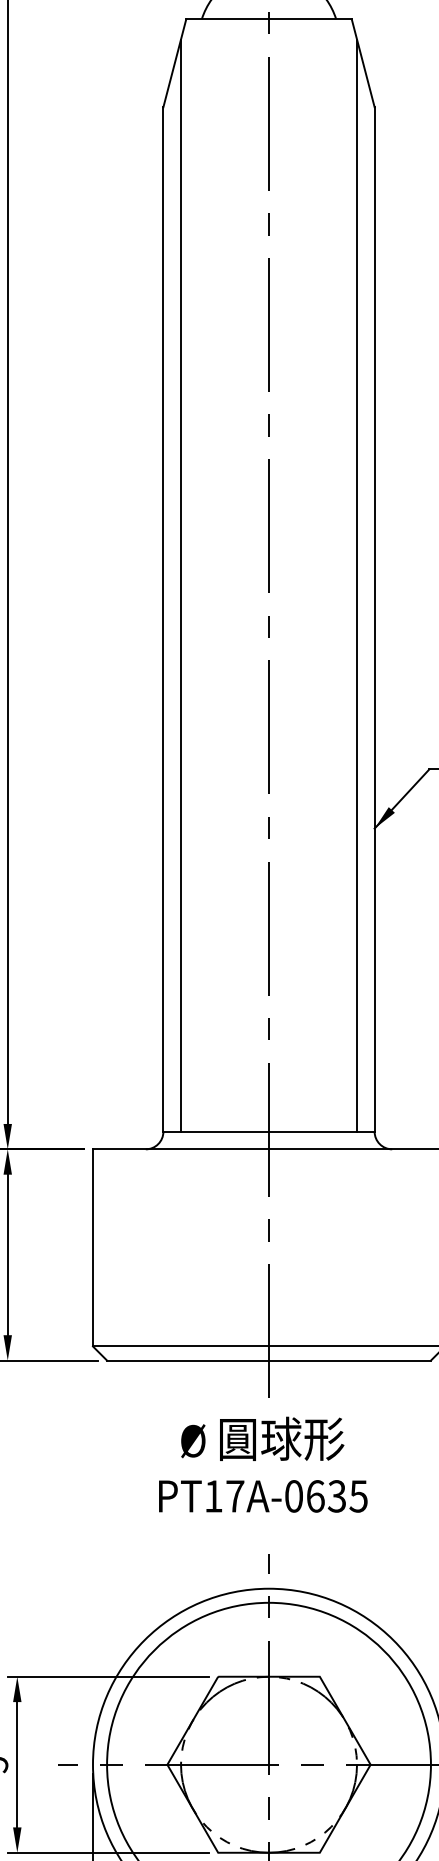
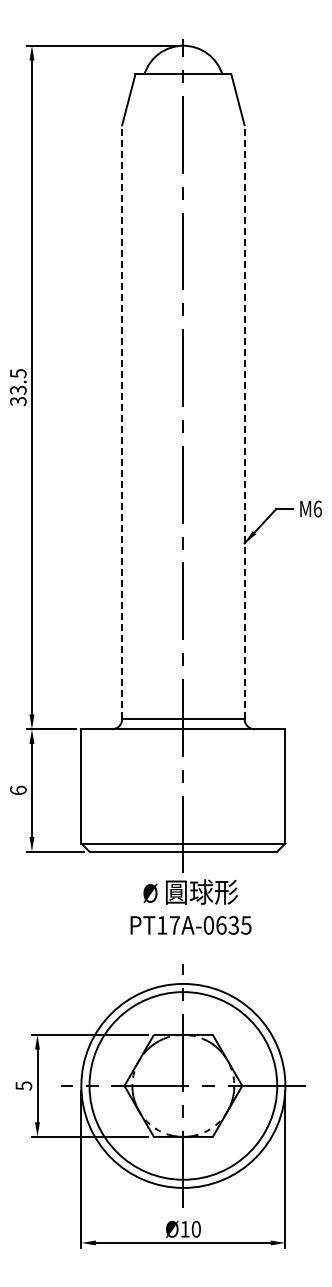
line: (181, 585) -> (132, 402), removed
line: (357, 585) -> (234, 402), removed
line: (163, 619) -> (122, 422), solid -> dashed
line: (374, 619) -> (244, 422), solid -> dashed
text: (262, 1463) -> (190, 906), moved

